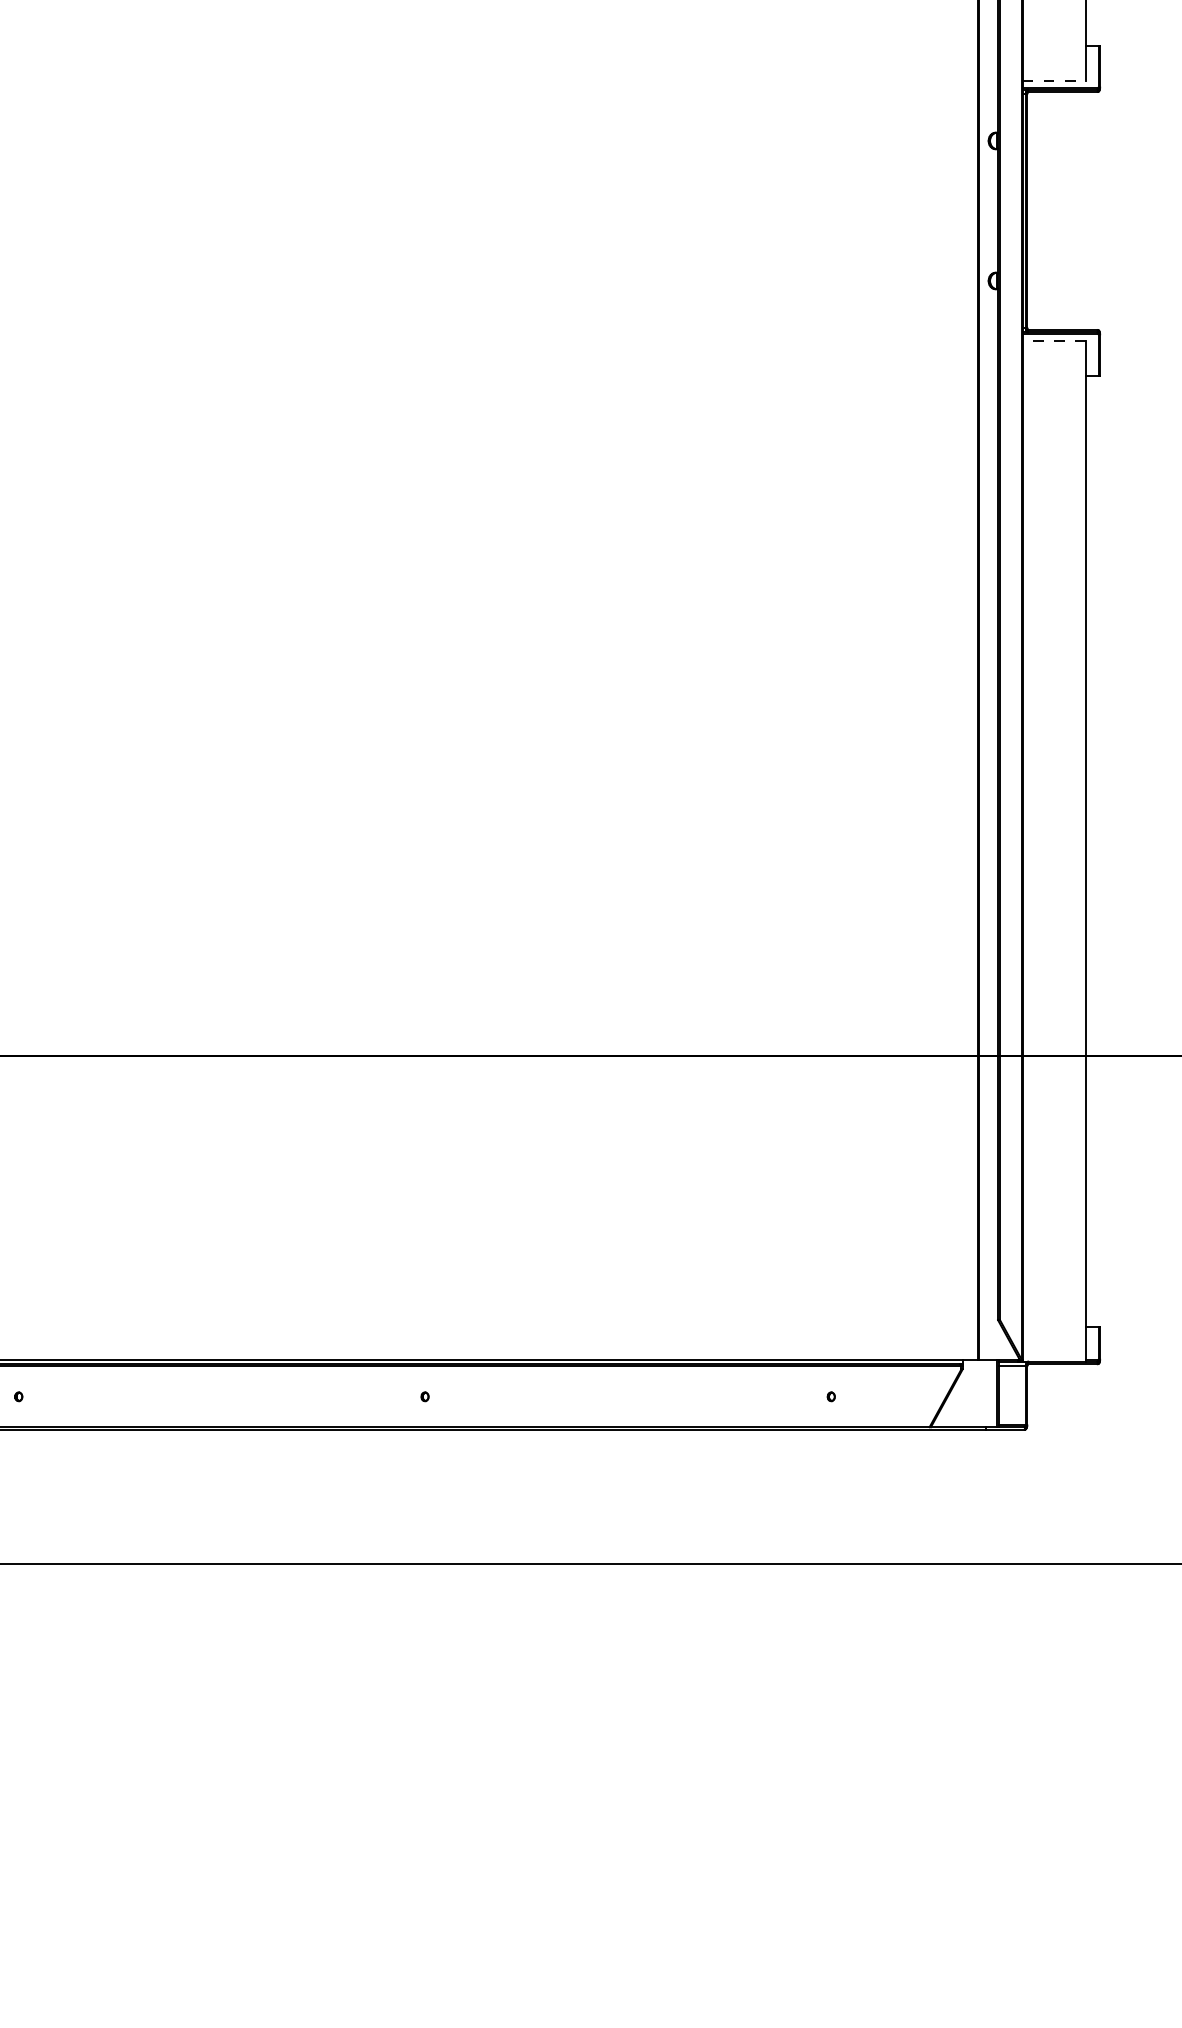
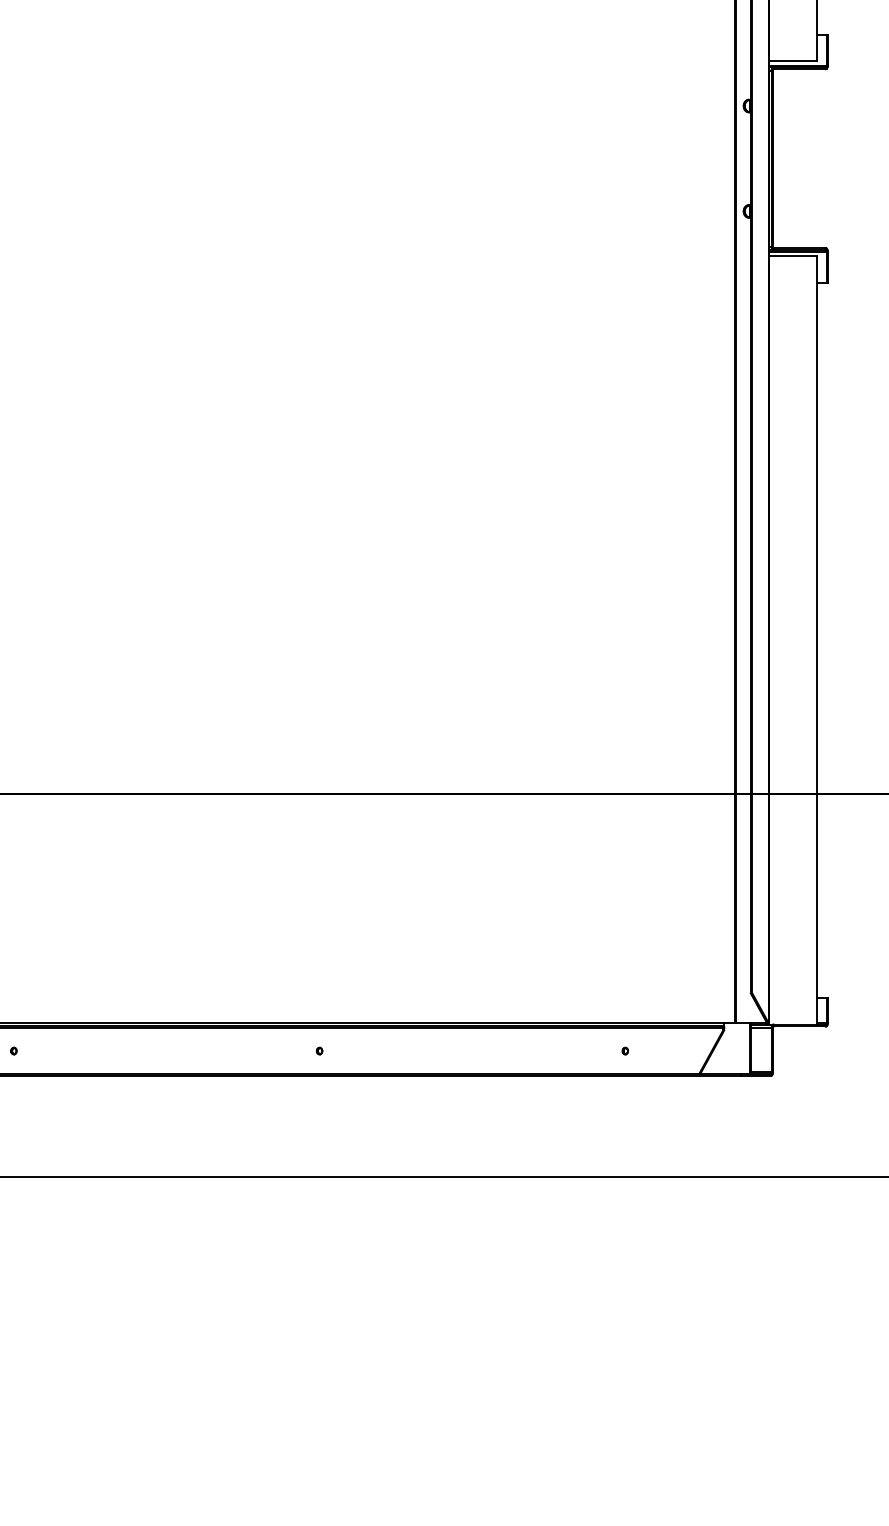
line: (1054, 81) -> (793, 61), dashed -> solid
line: (1054, 340) -> (793, 256), dashed -> solid

